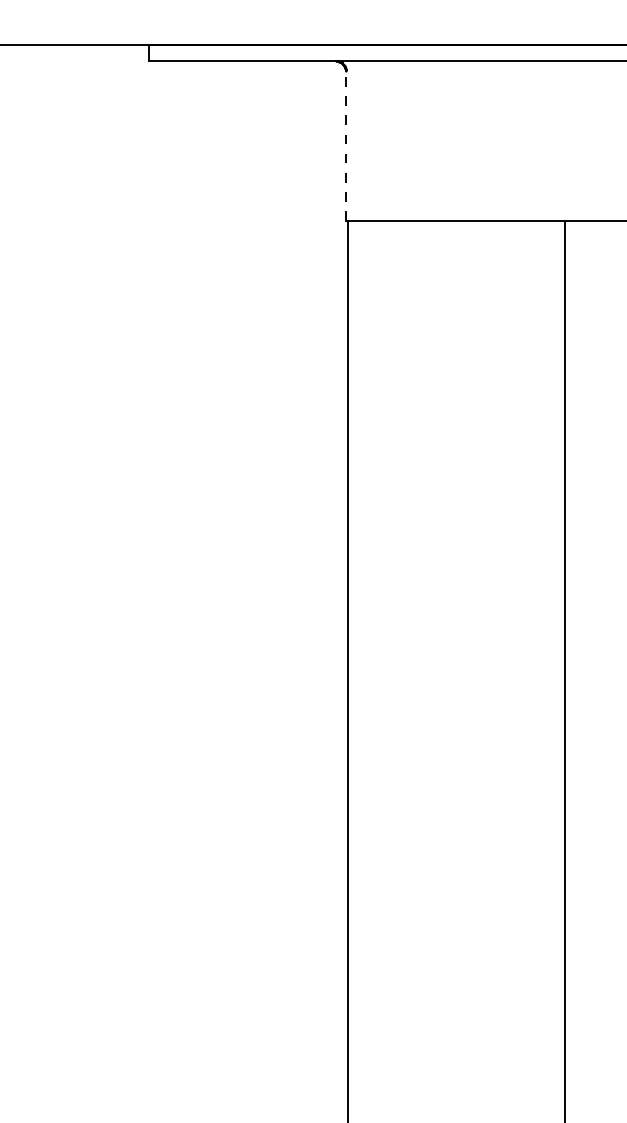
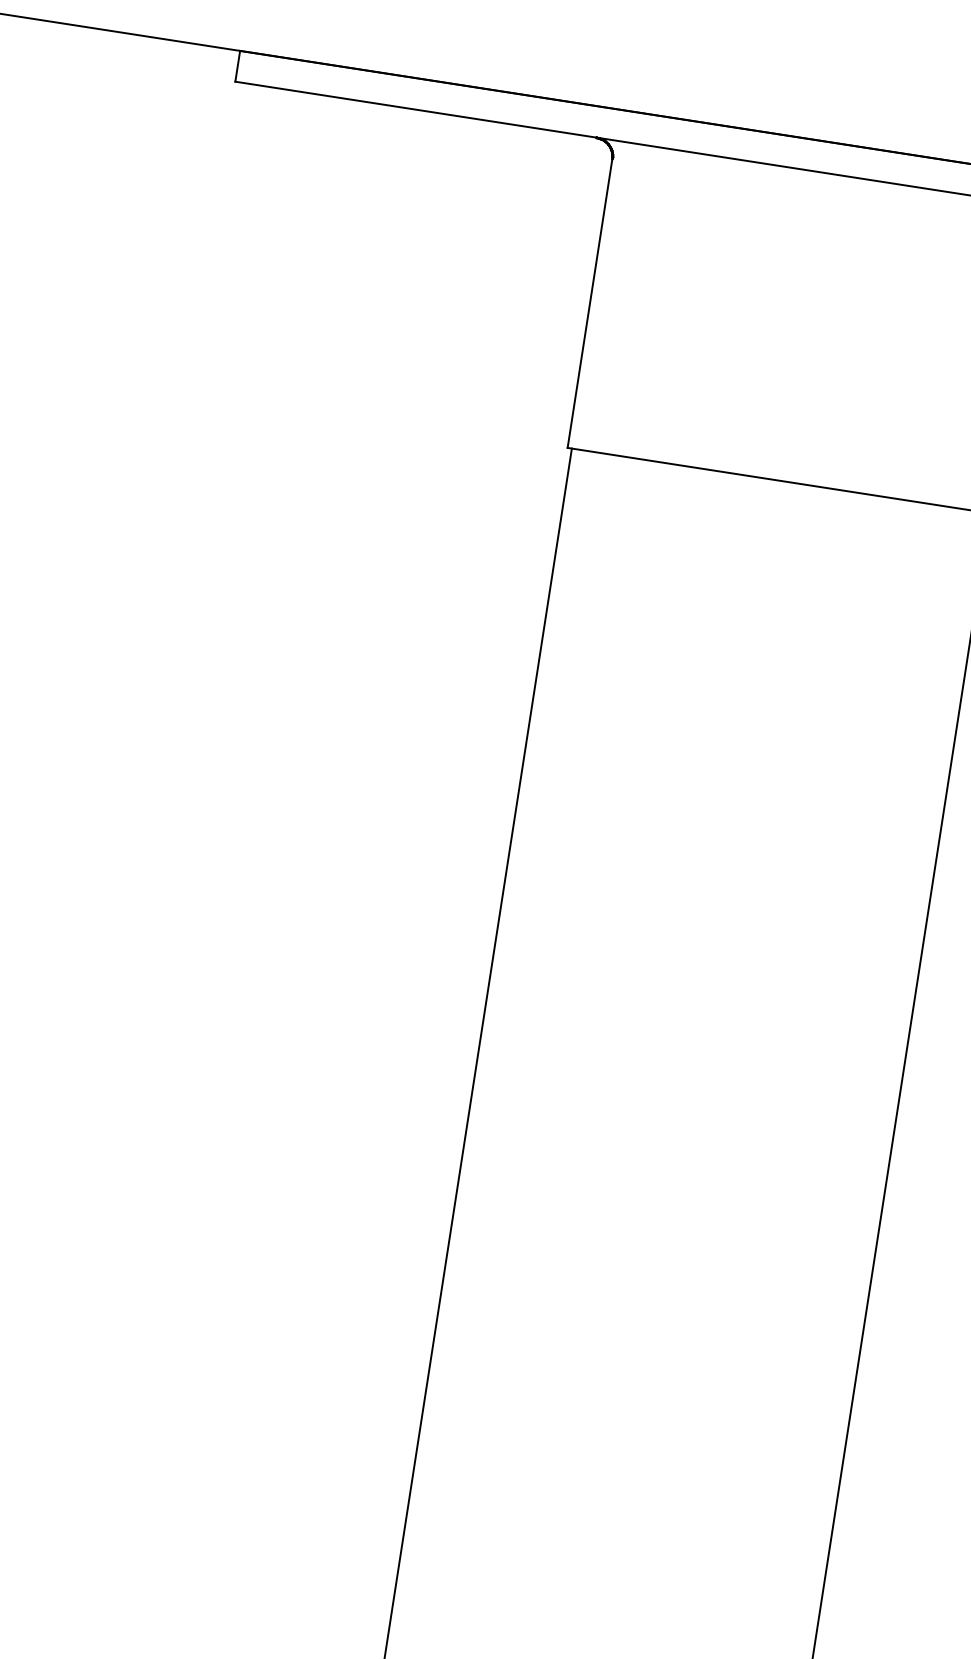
line: (345, 145) -> (589, 302), dashed -> solid

